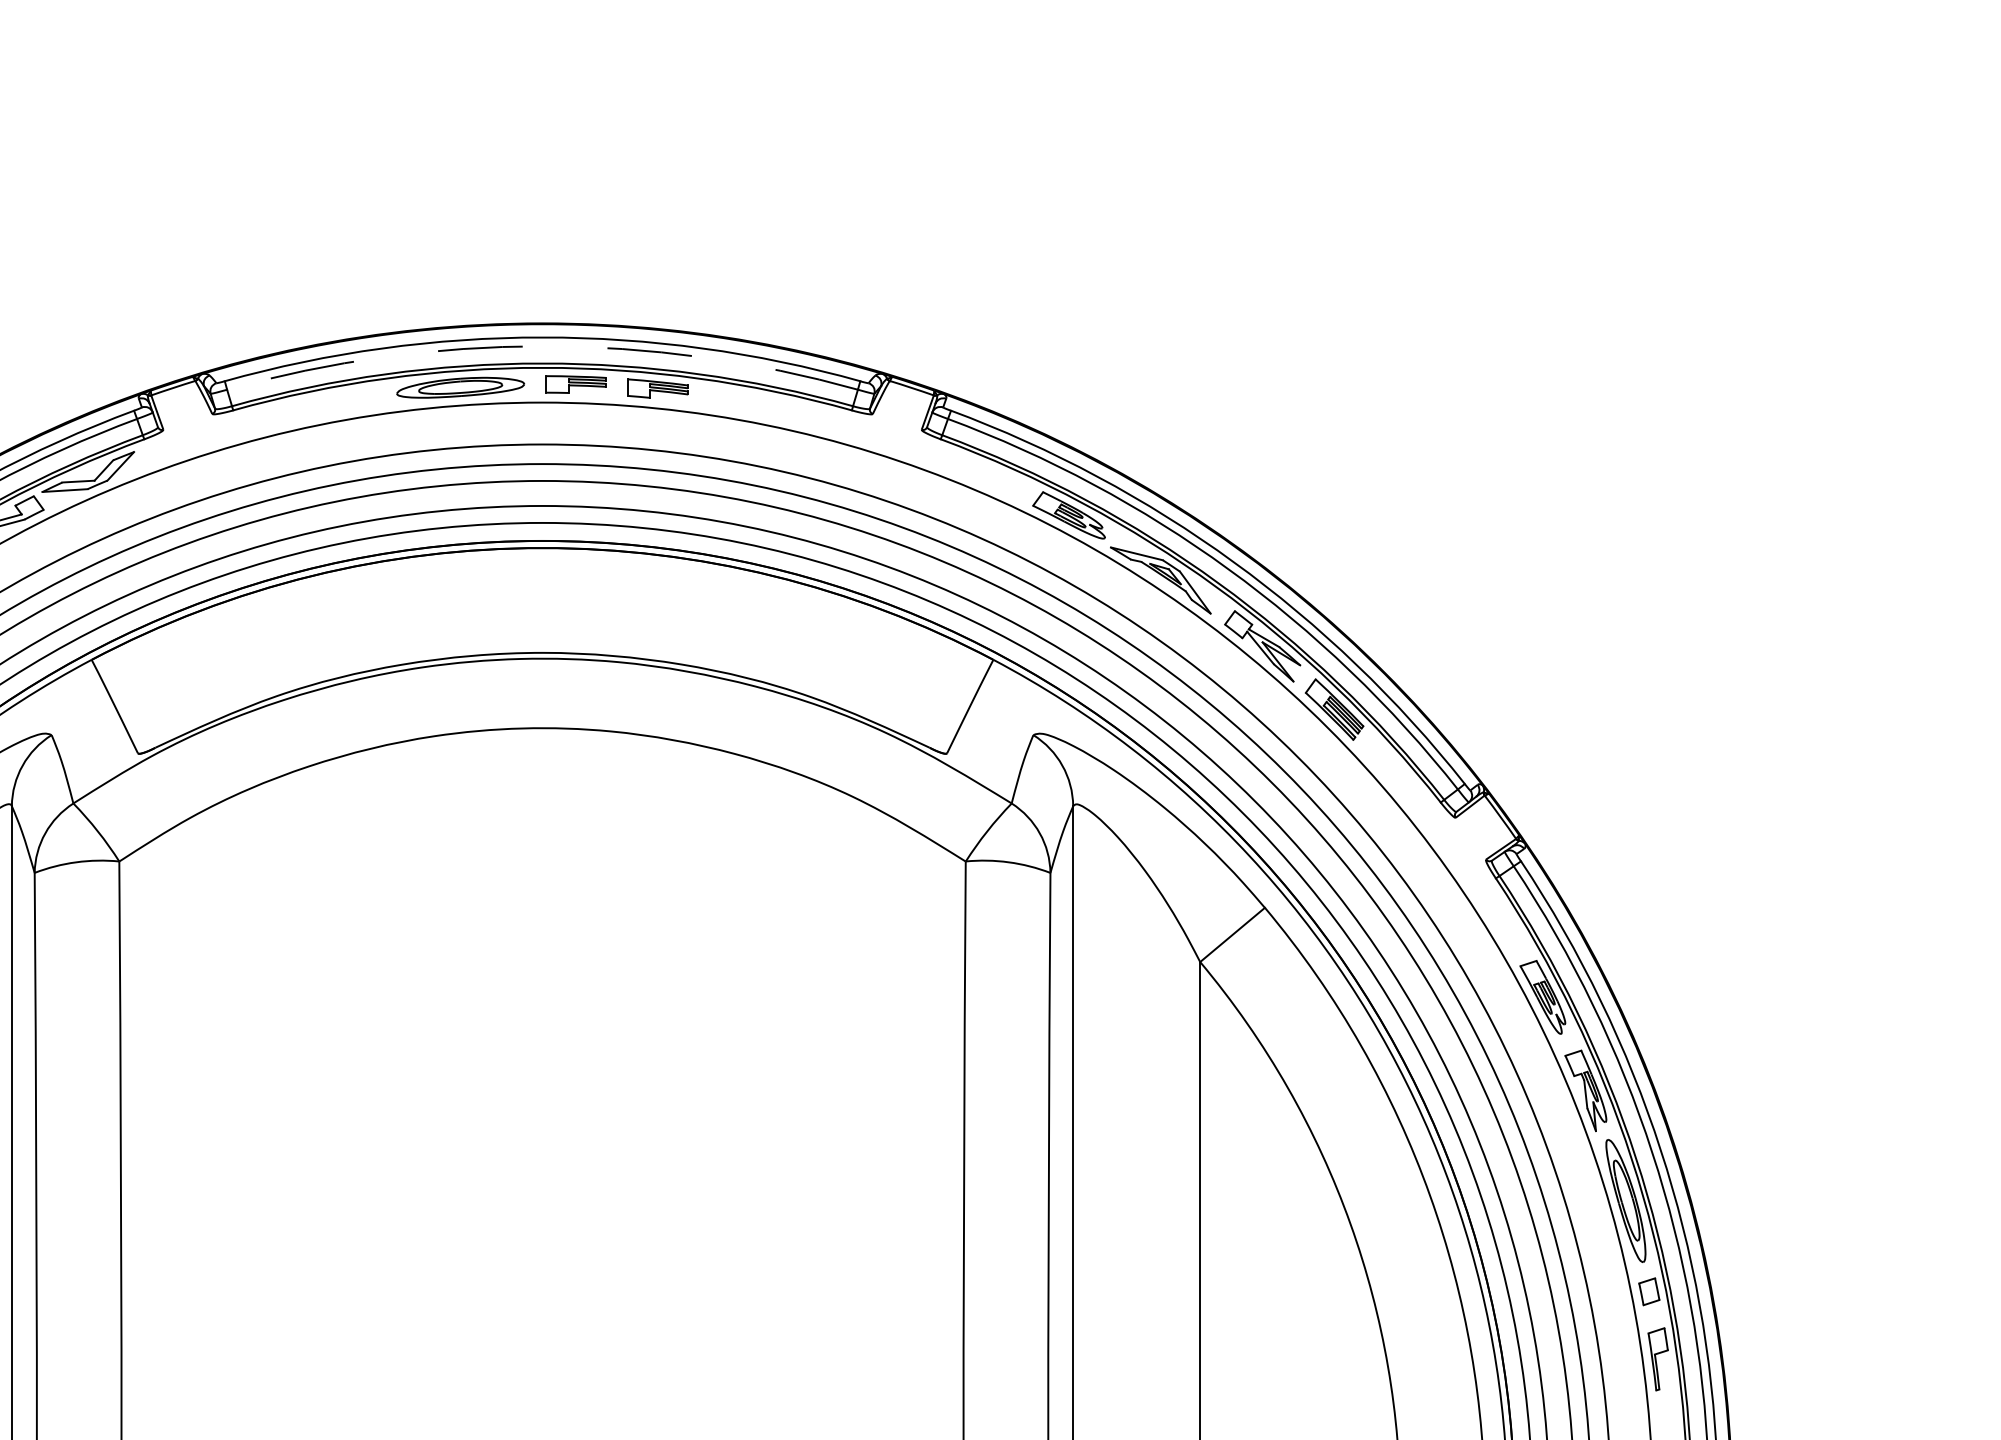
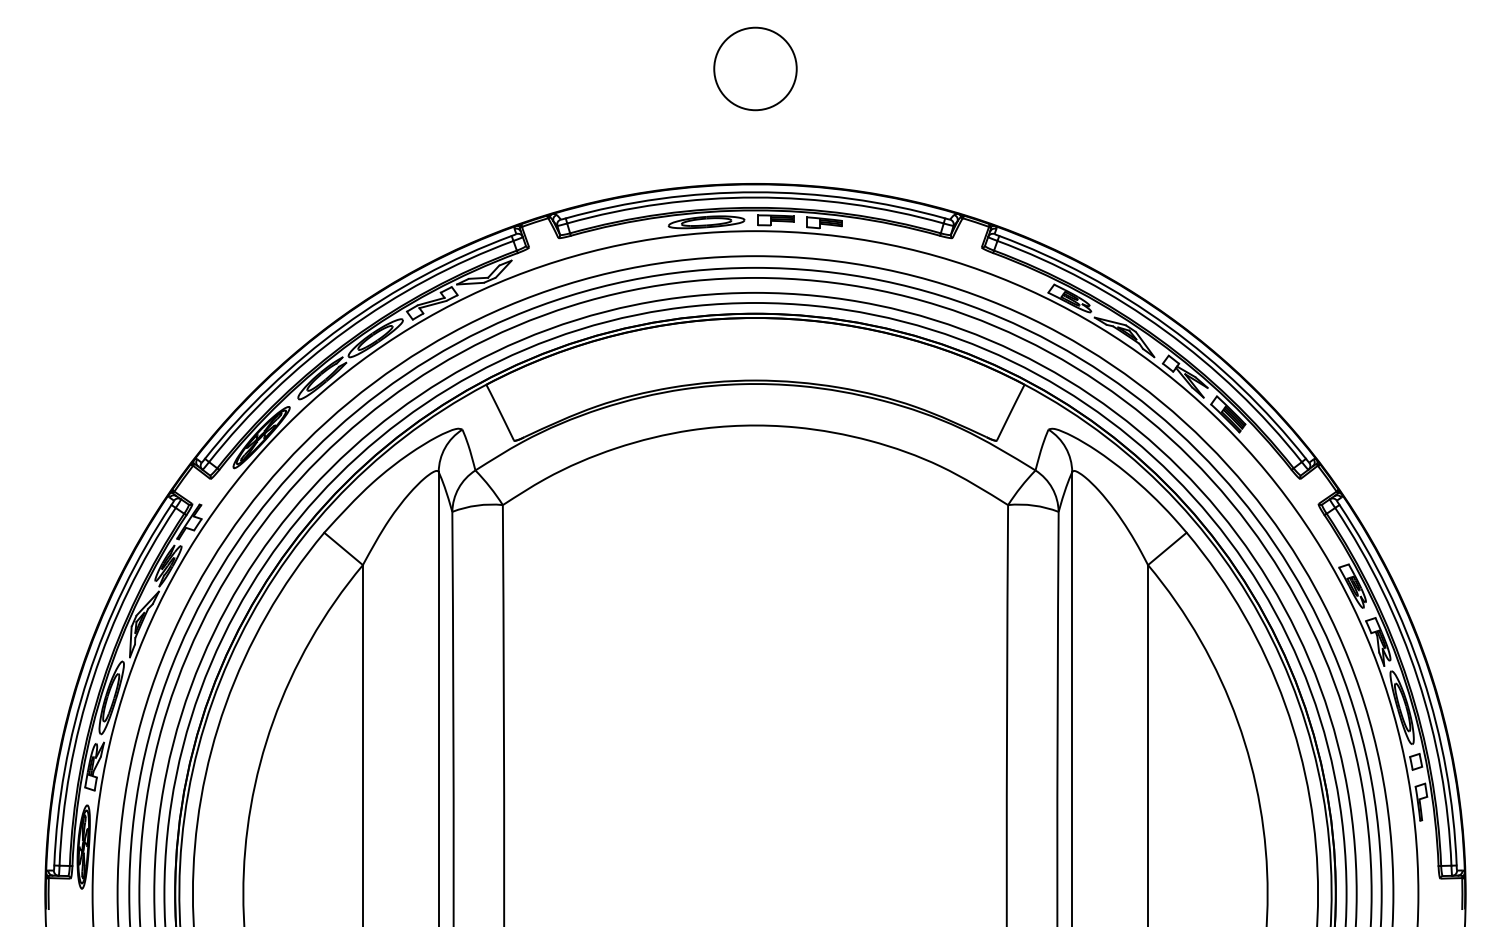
circle: (542, 130) -> (755, 68), added
arc: (542, 346) -> (755, 197), dashed -> solid

